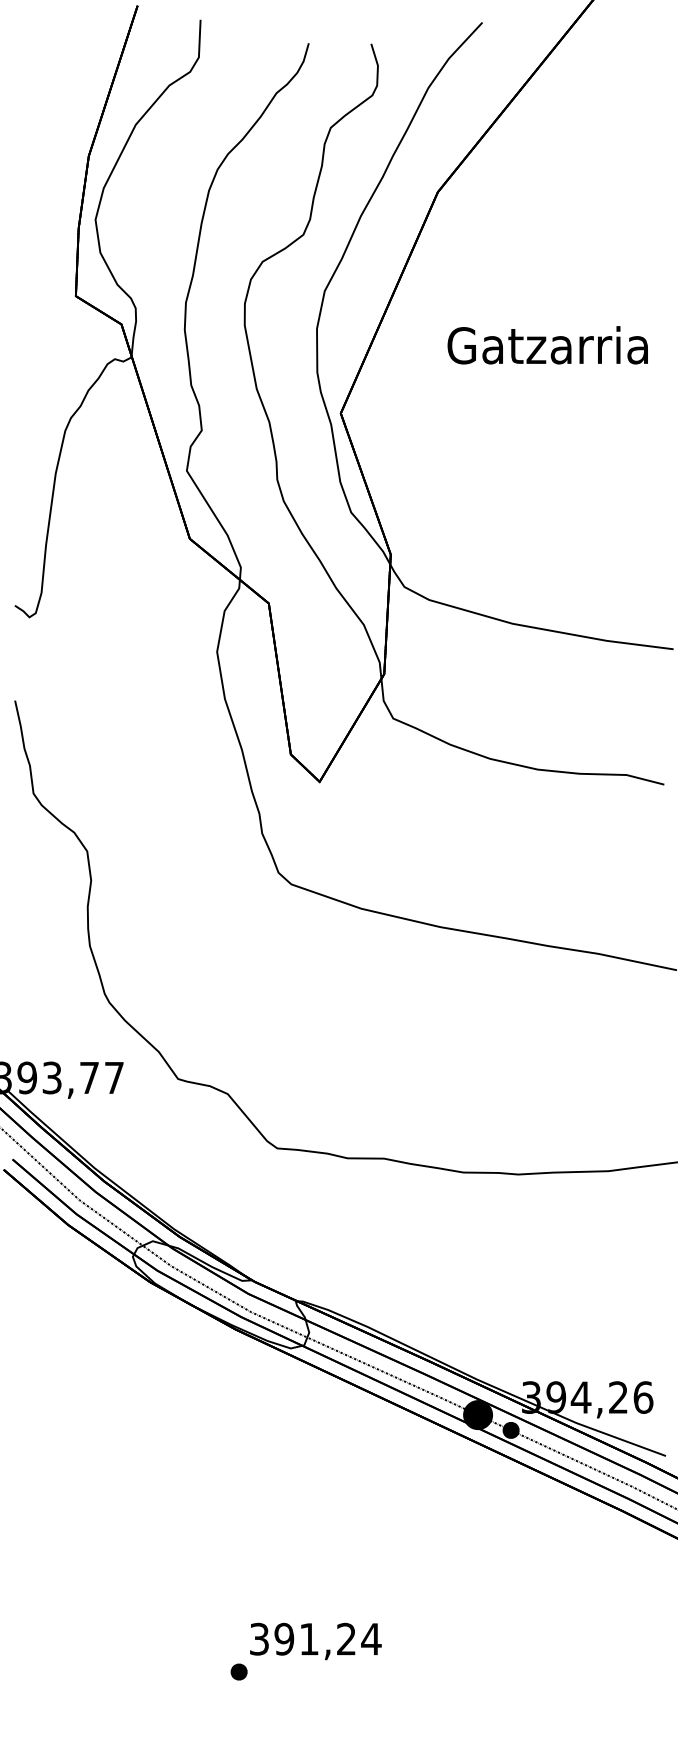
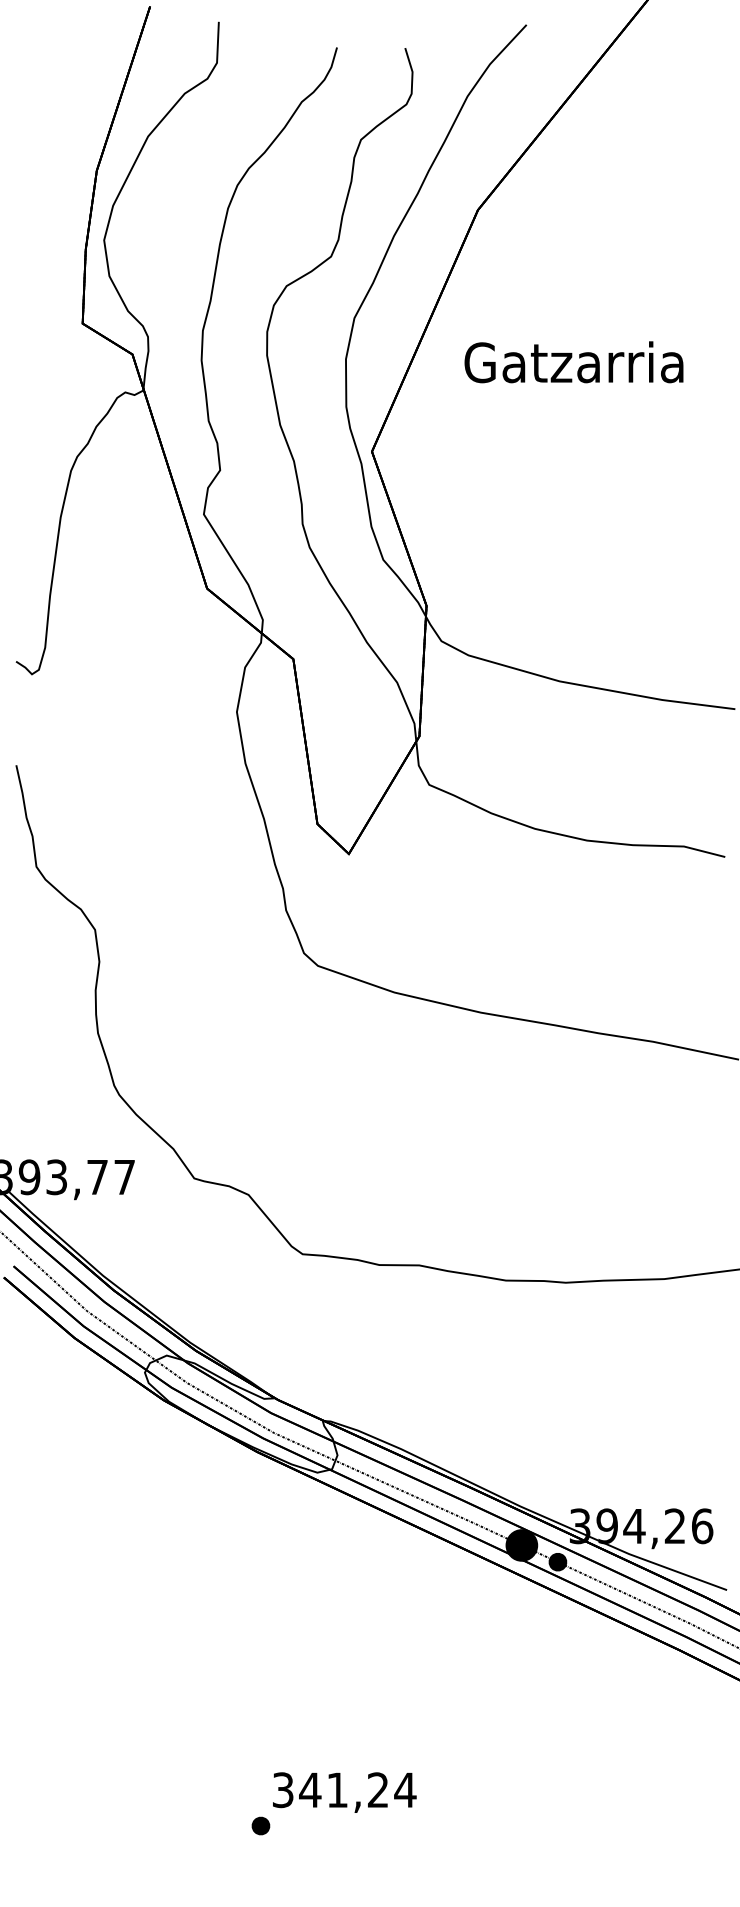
text: (547, 345) -> (573, 362), moved
text: (284, 1639) -> (310, 1790), 391,24 -> 341,24

